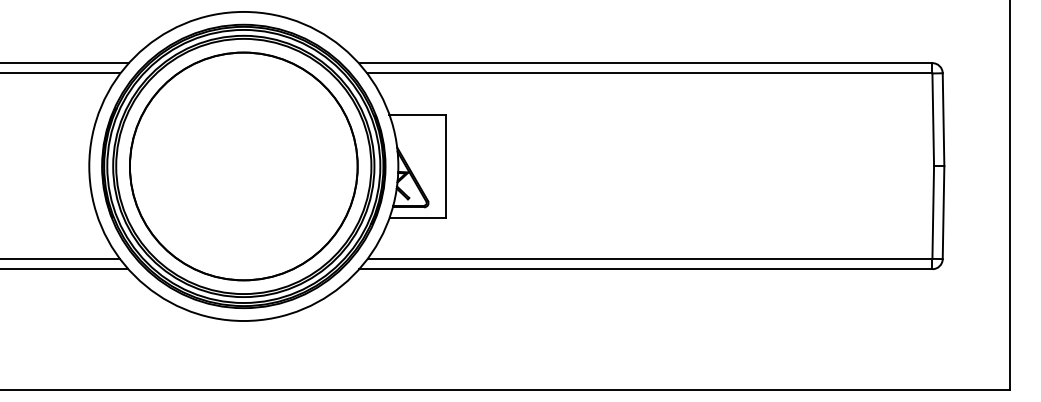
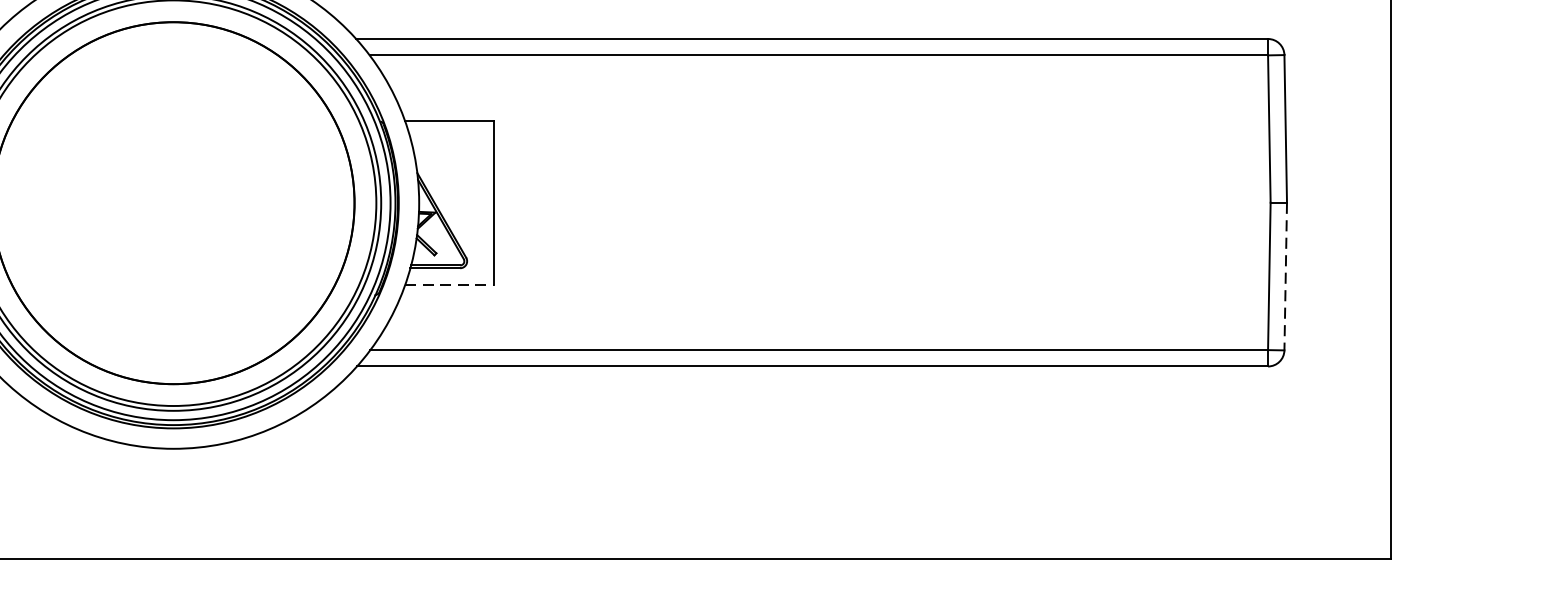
line: (943, 213) -> (1285, 277), solid -> dashed
line: (417, 217) -> (449, 284), solid -> dashed

